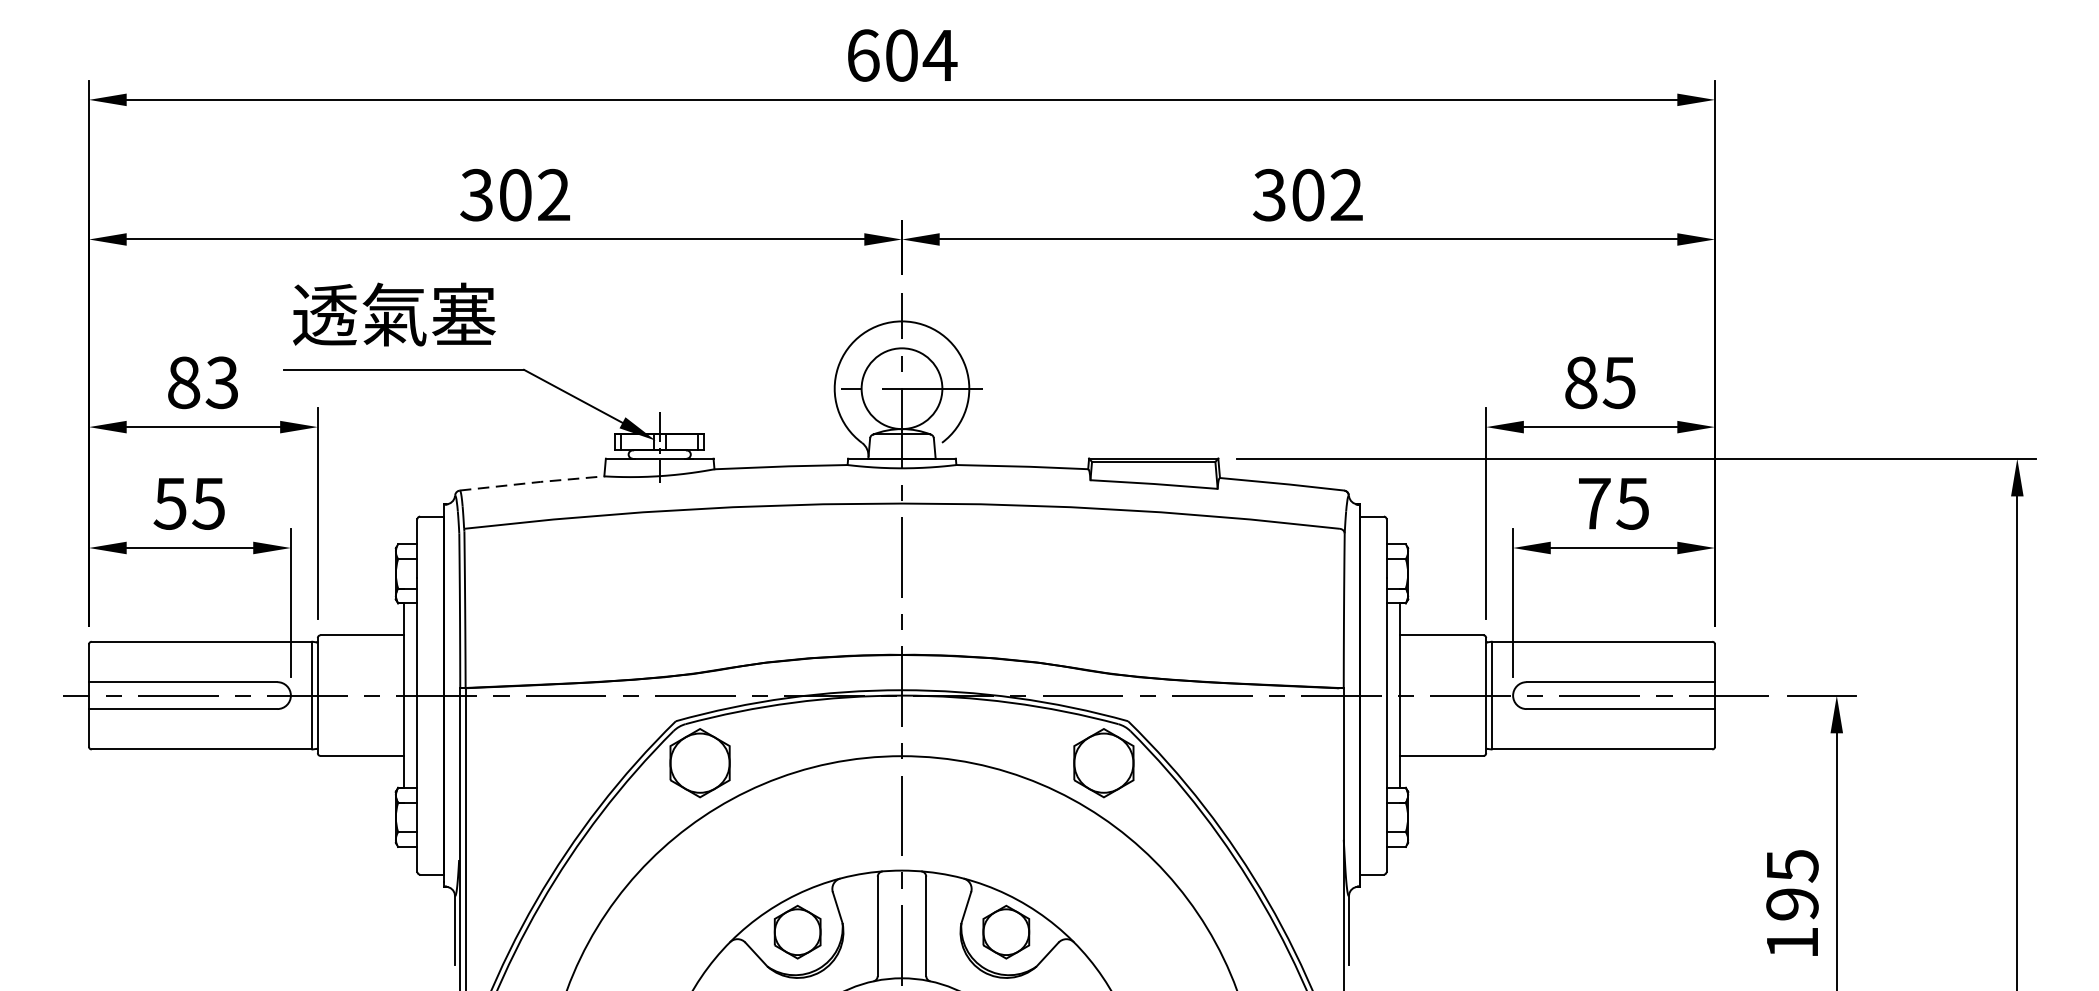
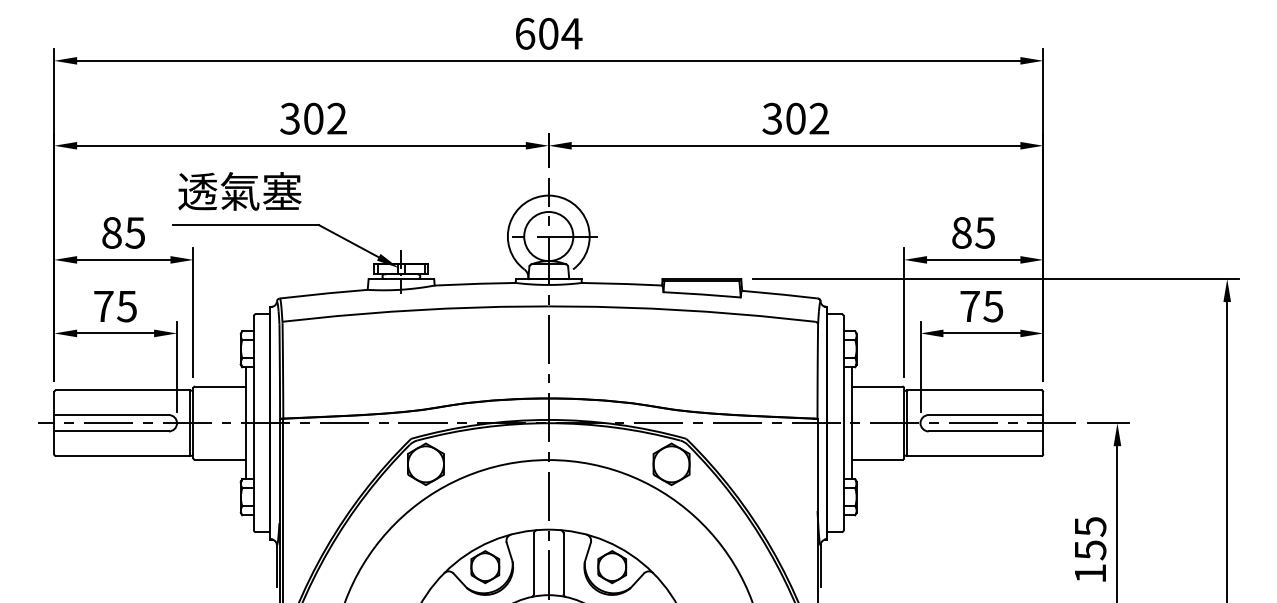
text: (220, 382) -> (134, 232), 83 -> 85
line: (533, 482) -> (324, 293), dashed -> solid
text: (170, 503) -> (103, 306), 55 -> 75
text: (1792, 904) -> (1090, 550), 195 -> 155

